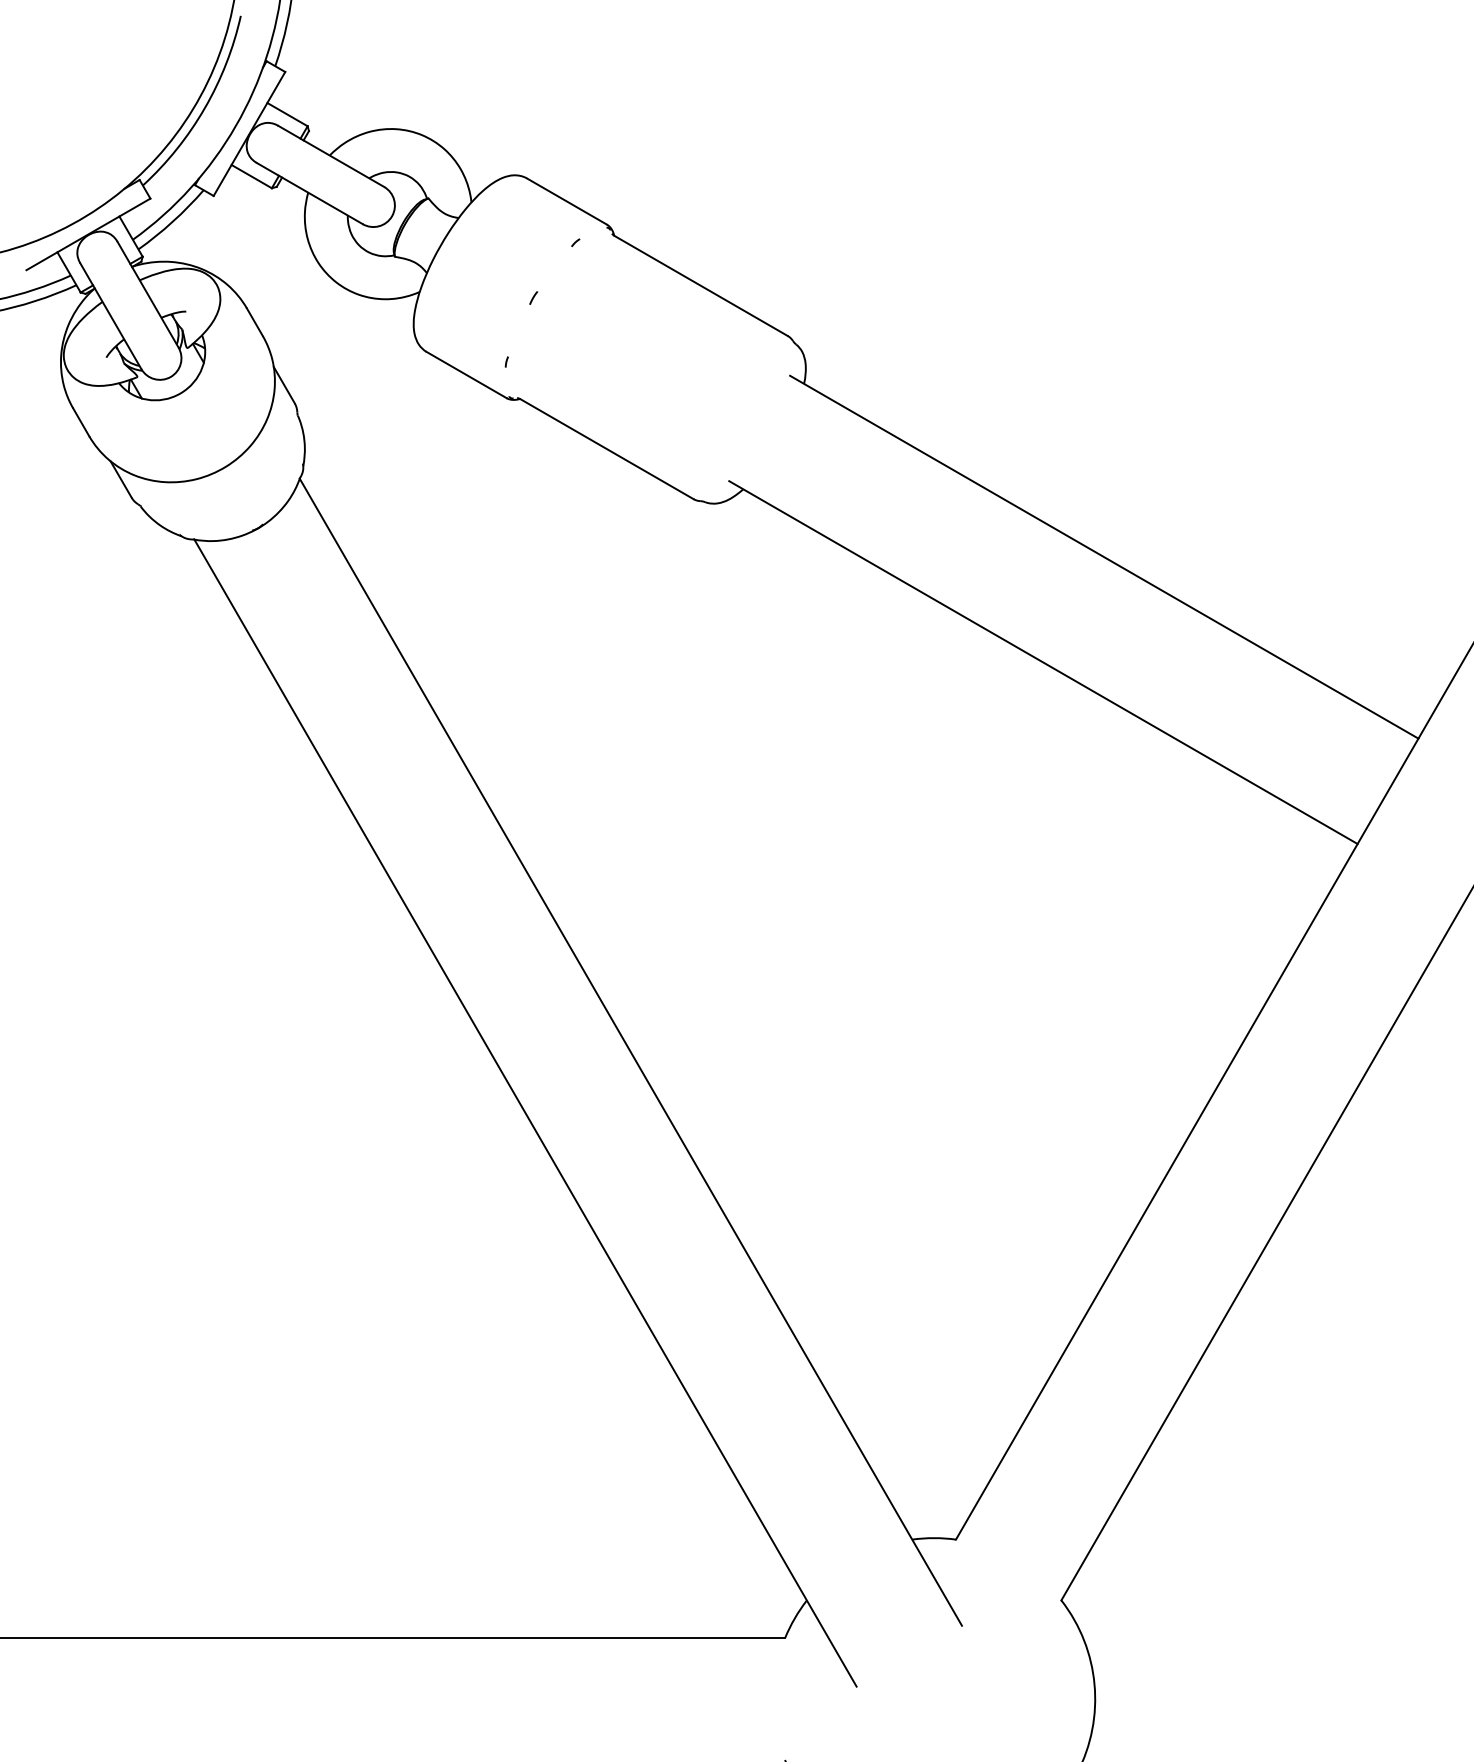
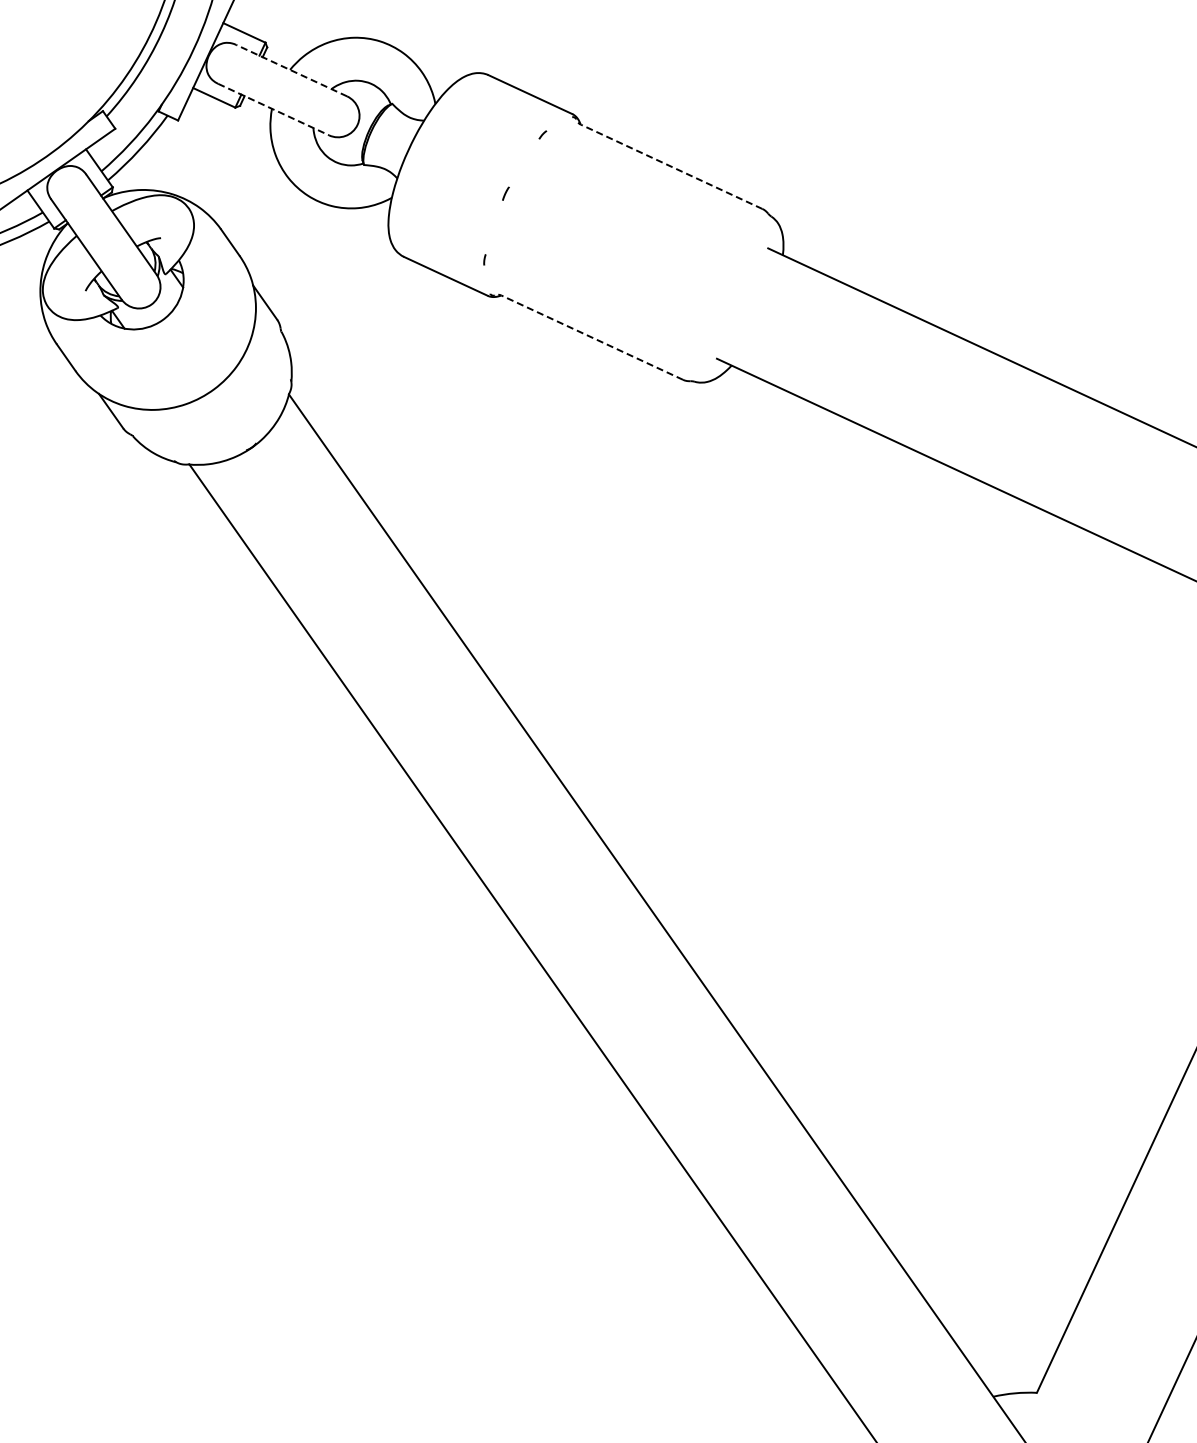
line: (330, 156) -> (290, 70), solid -> dashed
line: (310, 193) -> (274, 109), solid -> dashed
line: (701, 286) -> (672, 167), solid -> dashed
line: (607, 449) -> (592, 338), solid -> dashed

